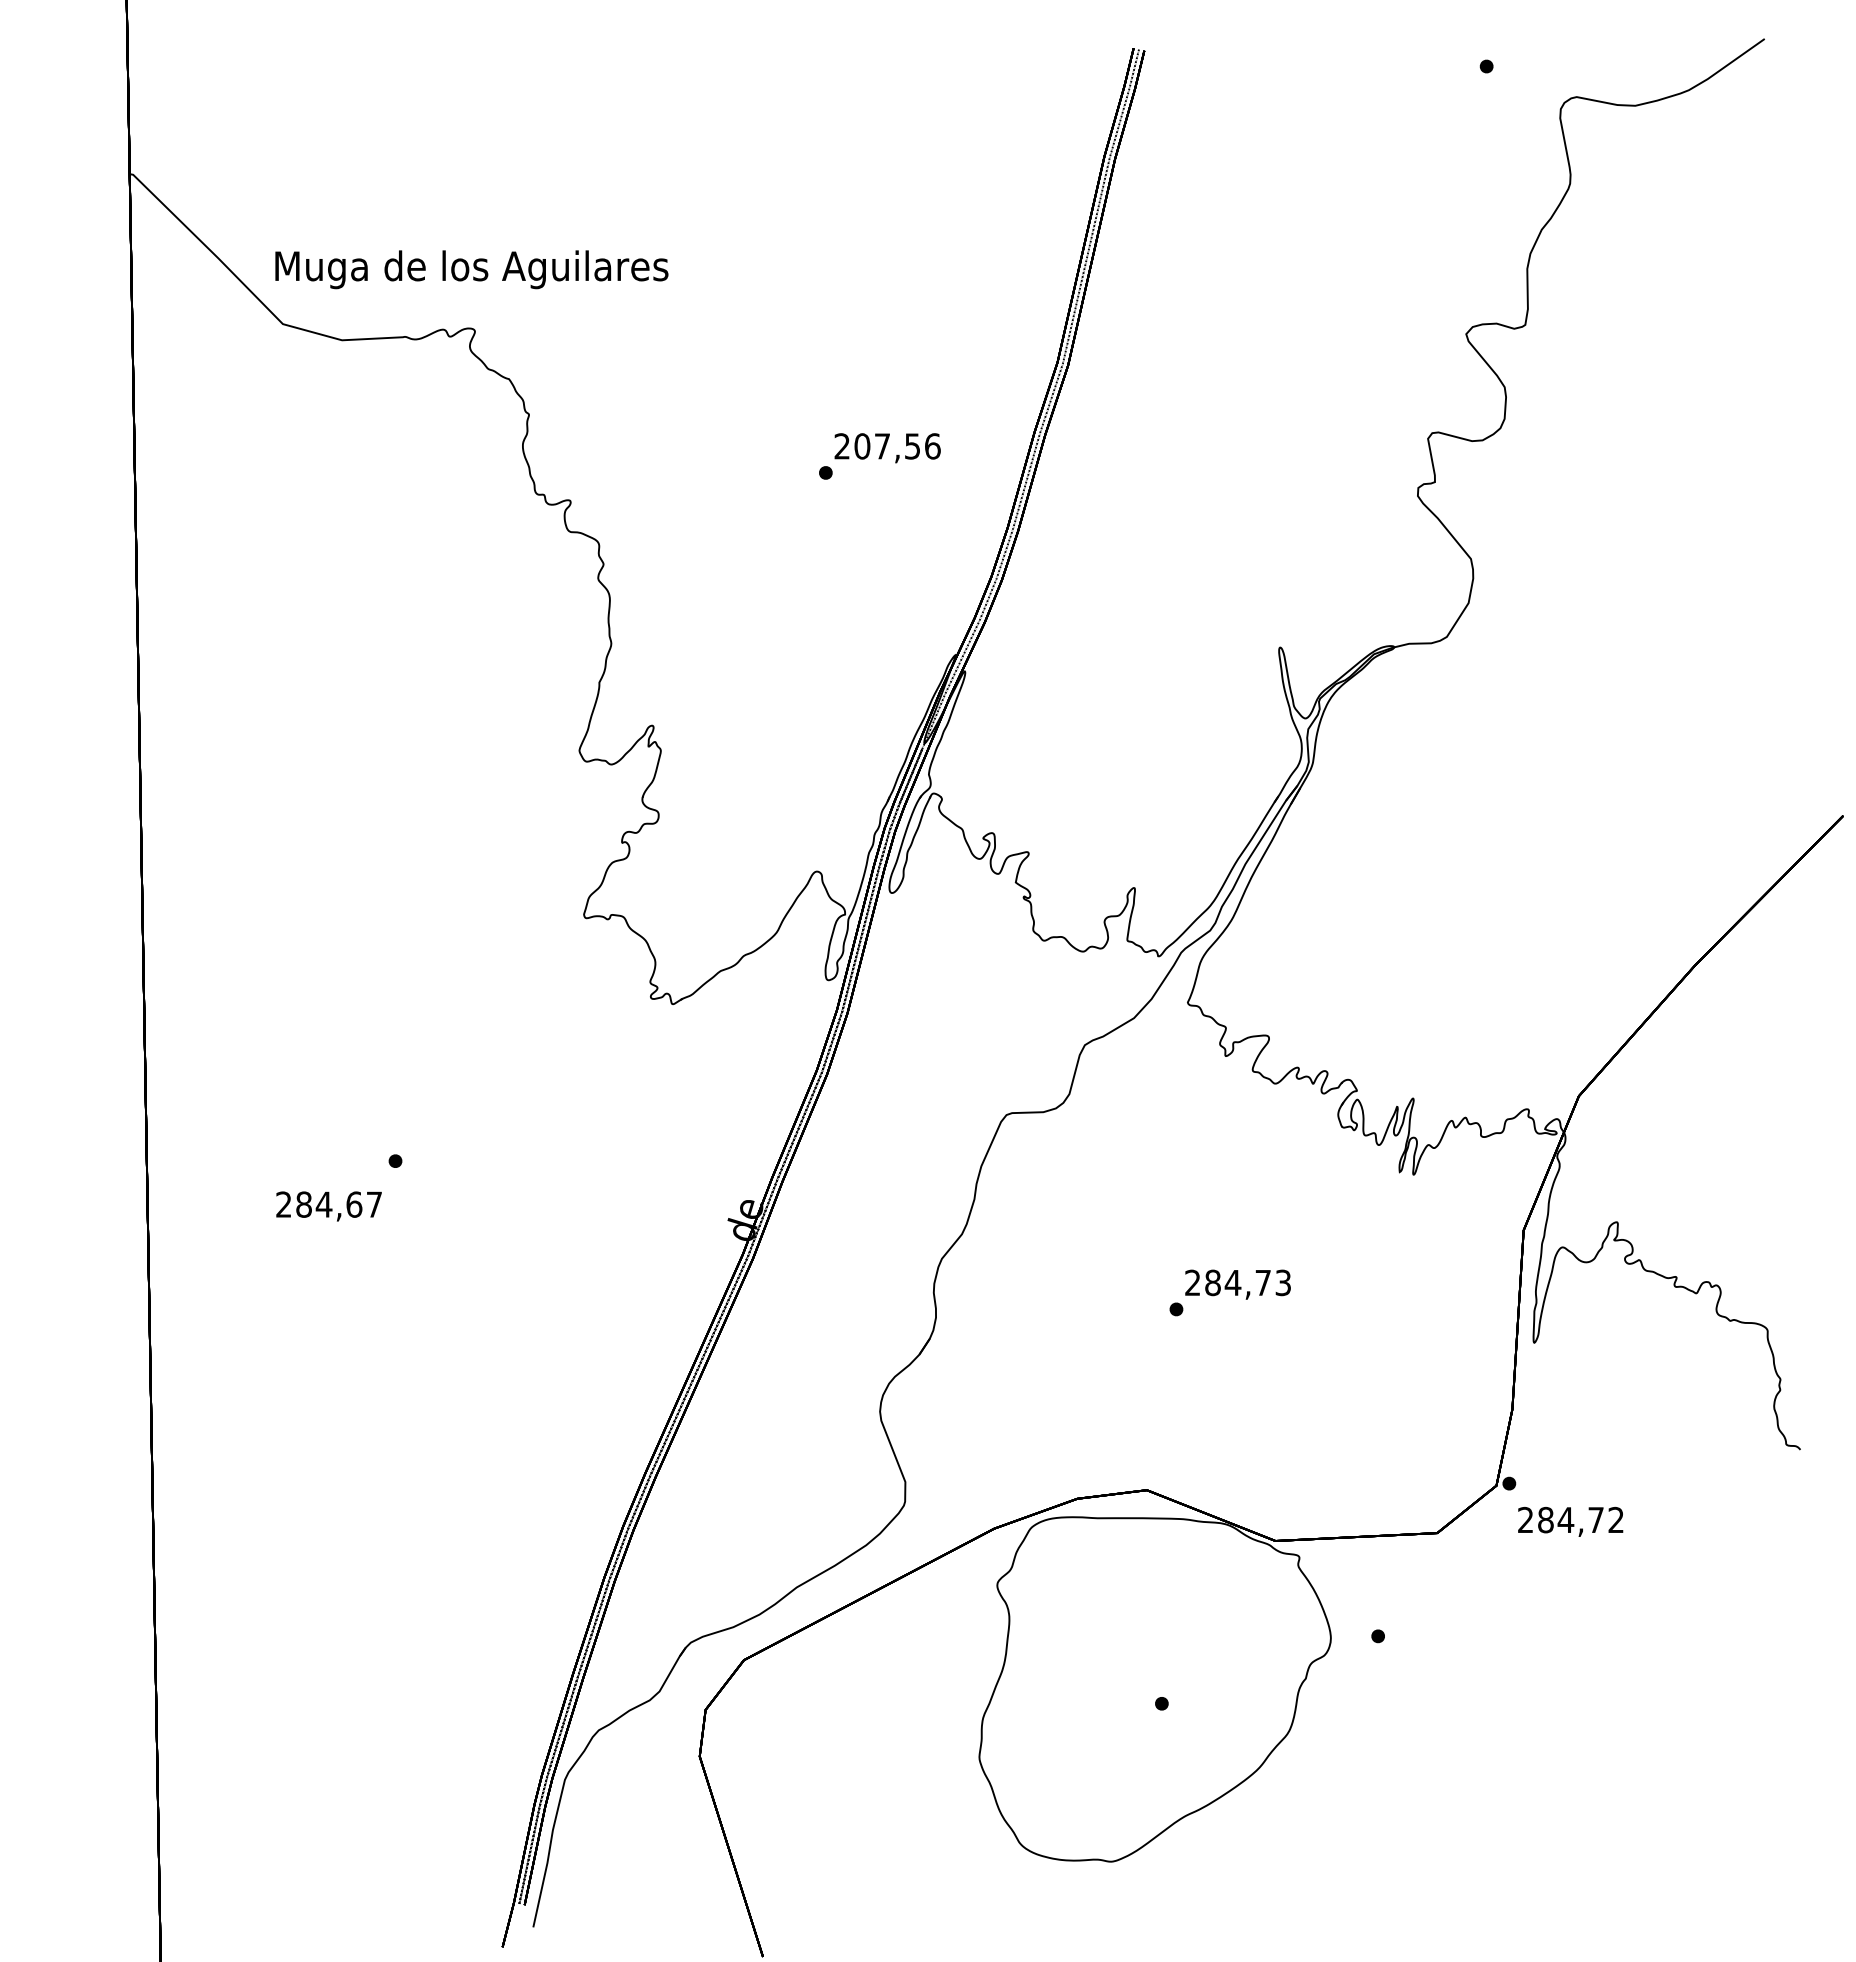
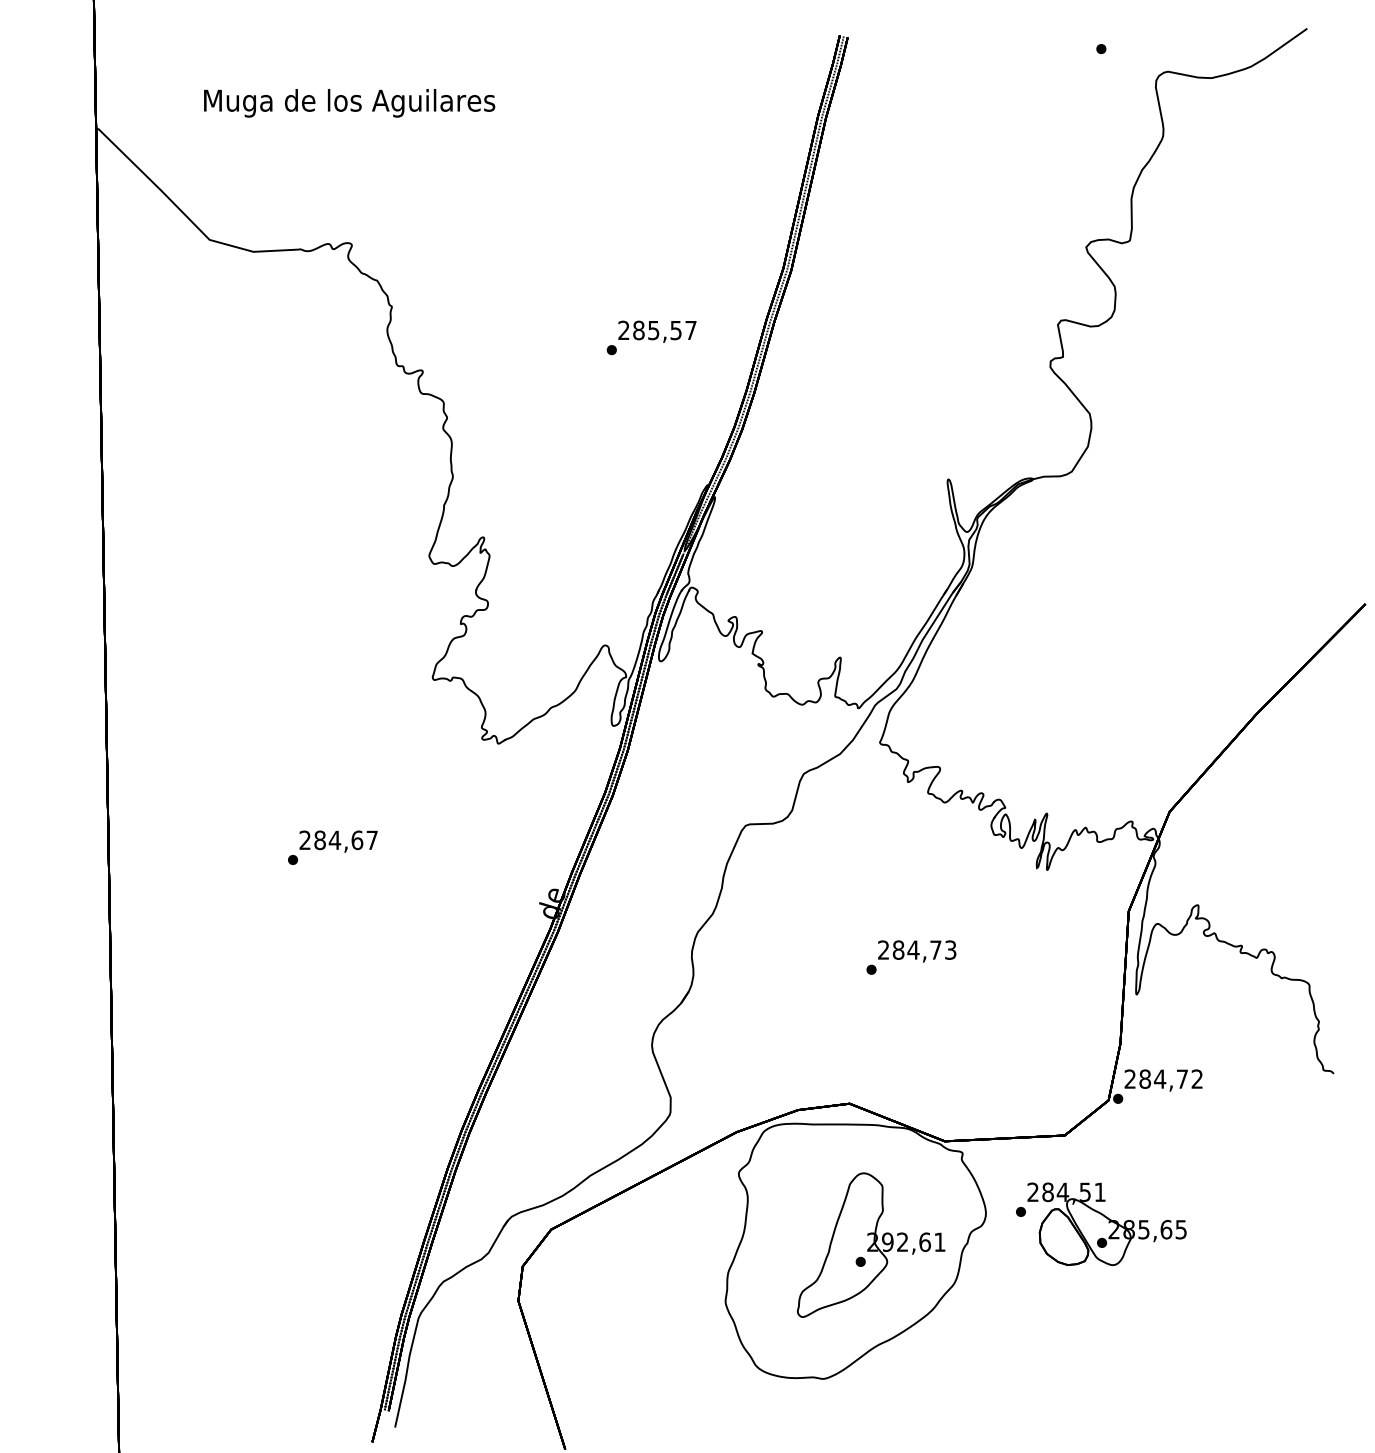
text: (471, 269) -> (349, 103), moved
text: (897, 446) -> (664, 330), 207,56 -> 285,57
text: (328, 1206) -> (338, 841), moved
text: (1570, 1521) -> (1163, 1080), moved
part: (1494, 1652) -> (1107, 1223), added
part: (1175, 1681) -> (870, 1245), added

